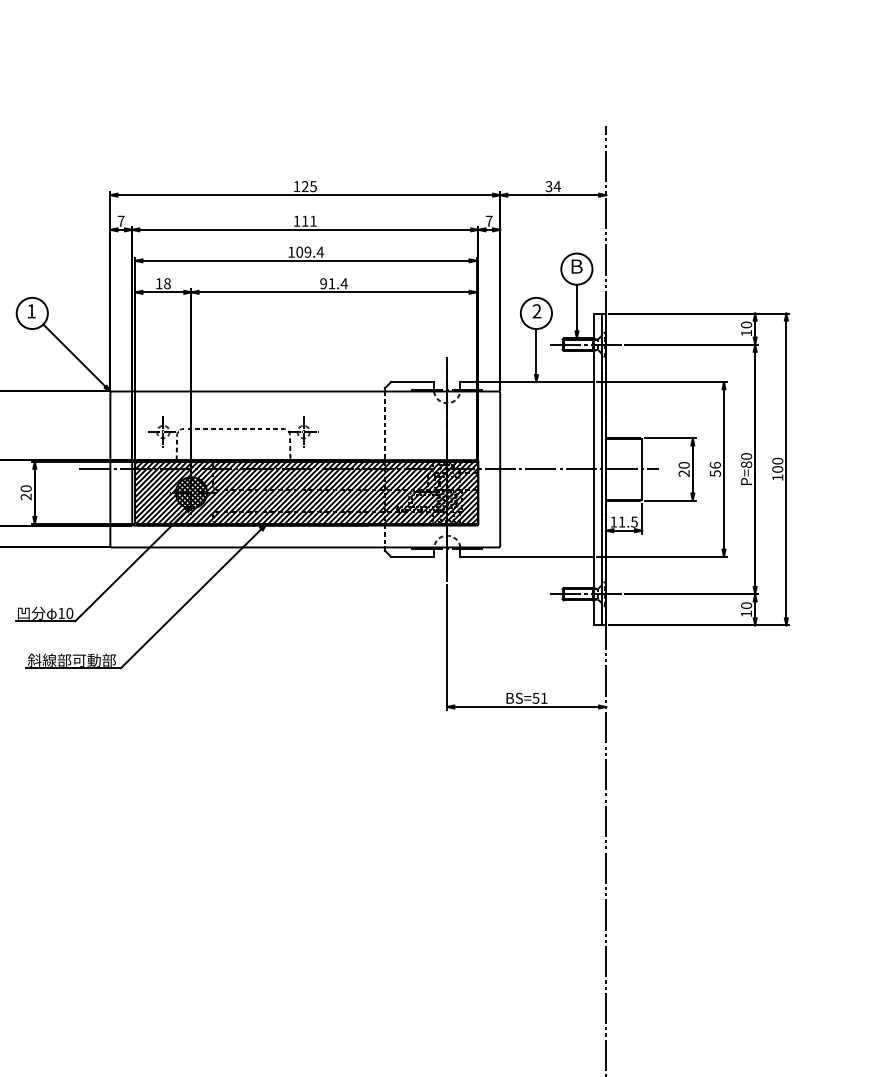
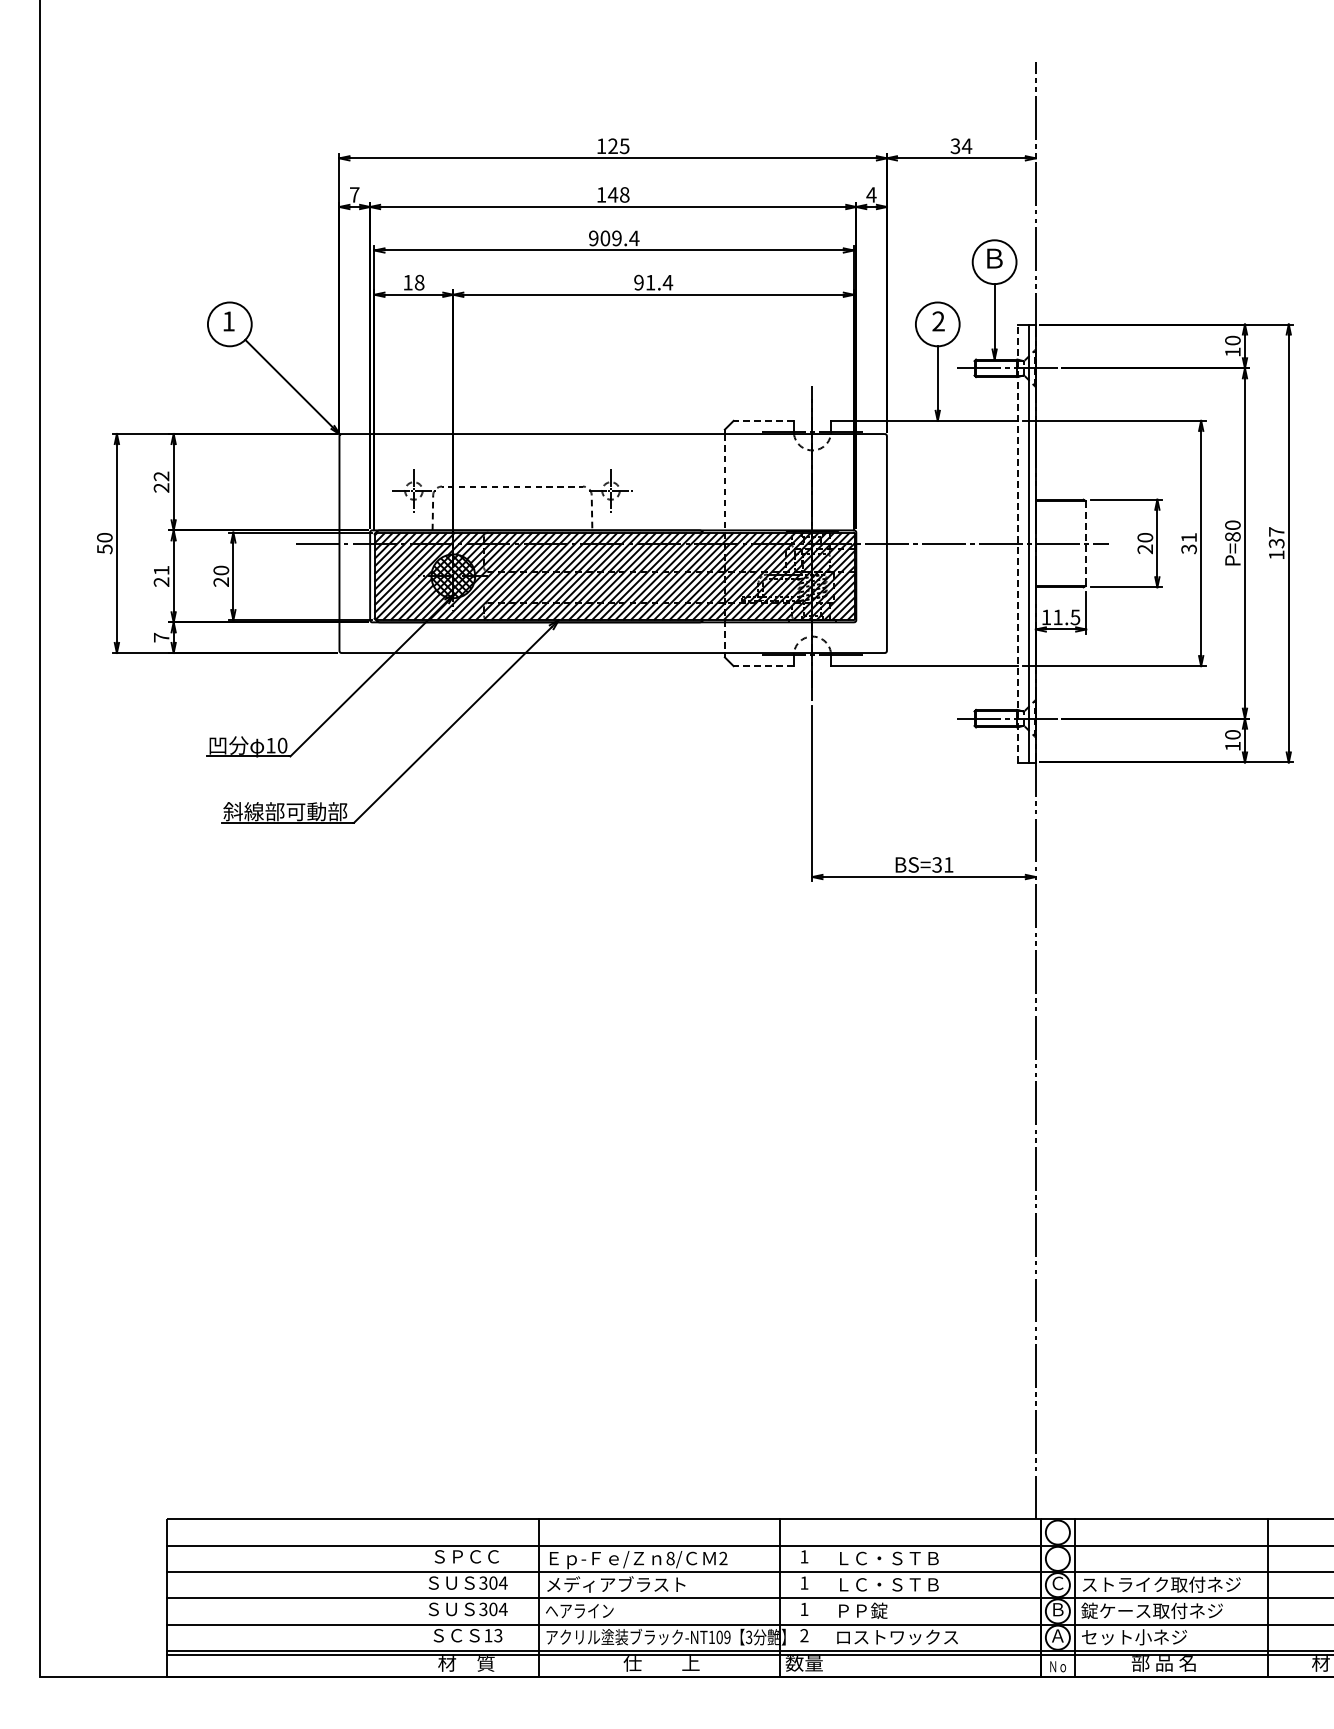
text: (309, 220) -> (618, 194), 111 -> 148
text: (489, 220) -> (871, 194), 7 -> 4
text: (291, 252) -> (593, 238), 109.4 -> 909.4
line: (412, 381) -> (763, 420), solid -> dashed
text: (777, 465) -> (1276, 537), 100 -> 137
text: (714, 468) -> (1188, 542), 56 -> 31
line: (593, 469) -> (1018, 543), solid -> dashed
line: (642, 470) -> (1086, 544), solid -> dashed
line: (412, 557) -> (763, 666), solid -> dashed
text: (535, 698) -> (936, 864), BS=51 -> BS=31

